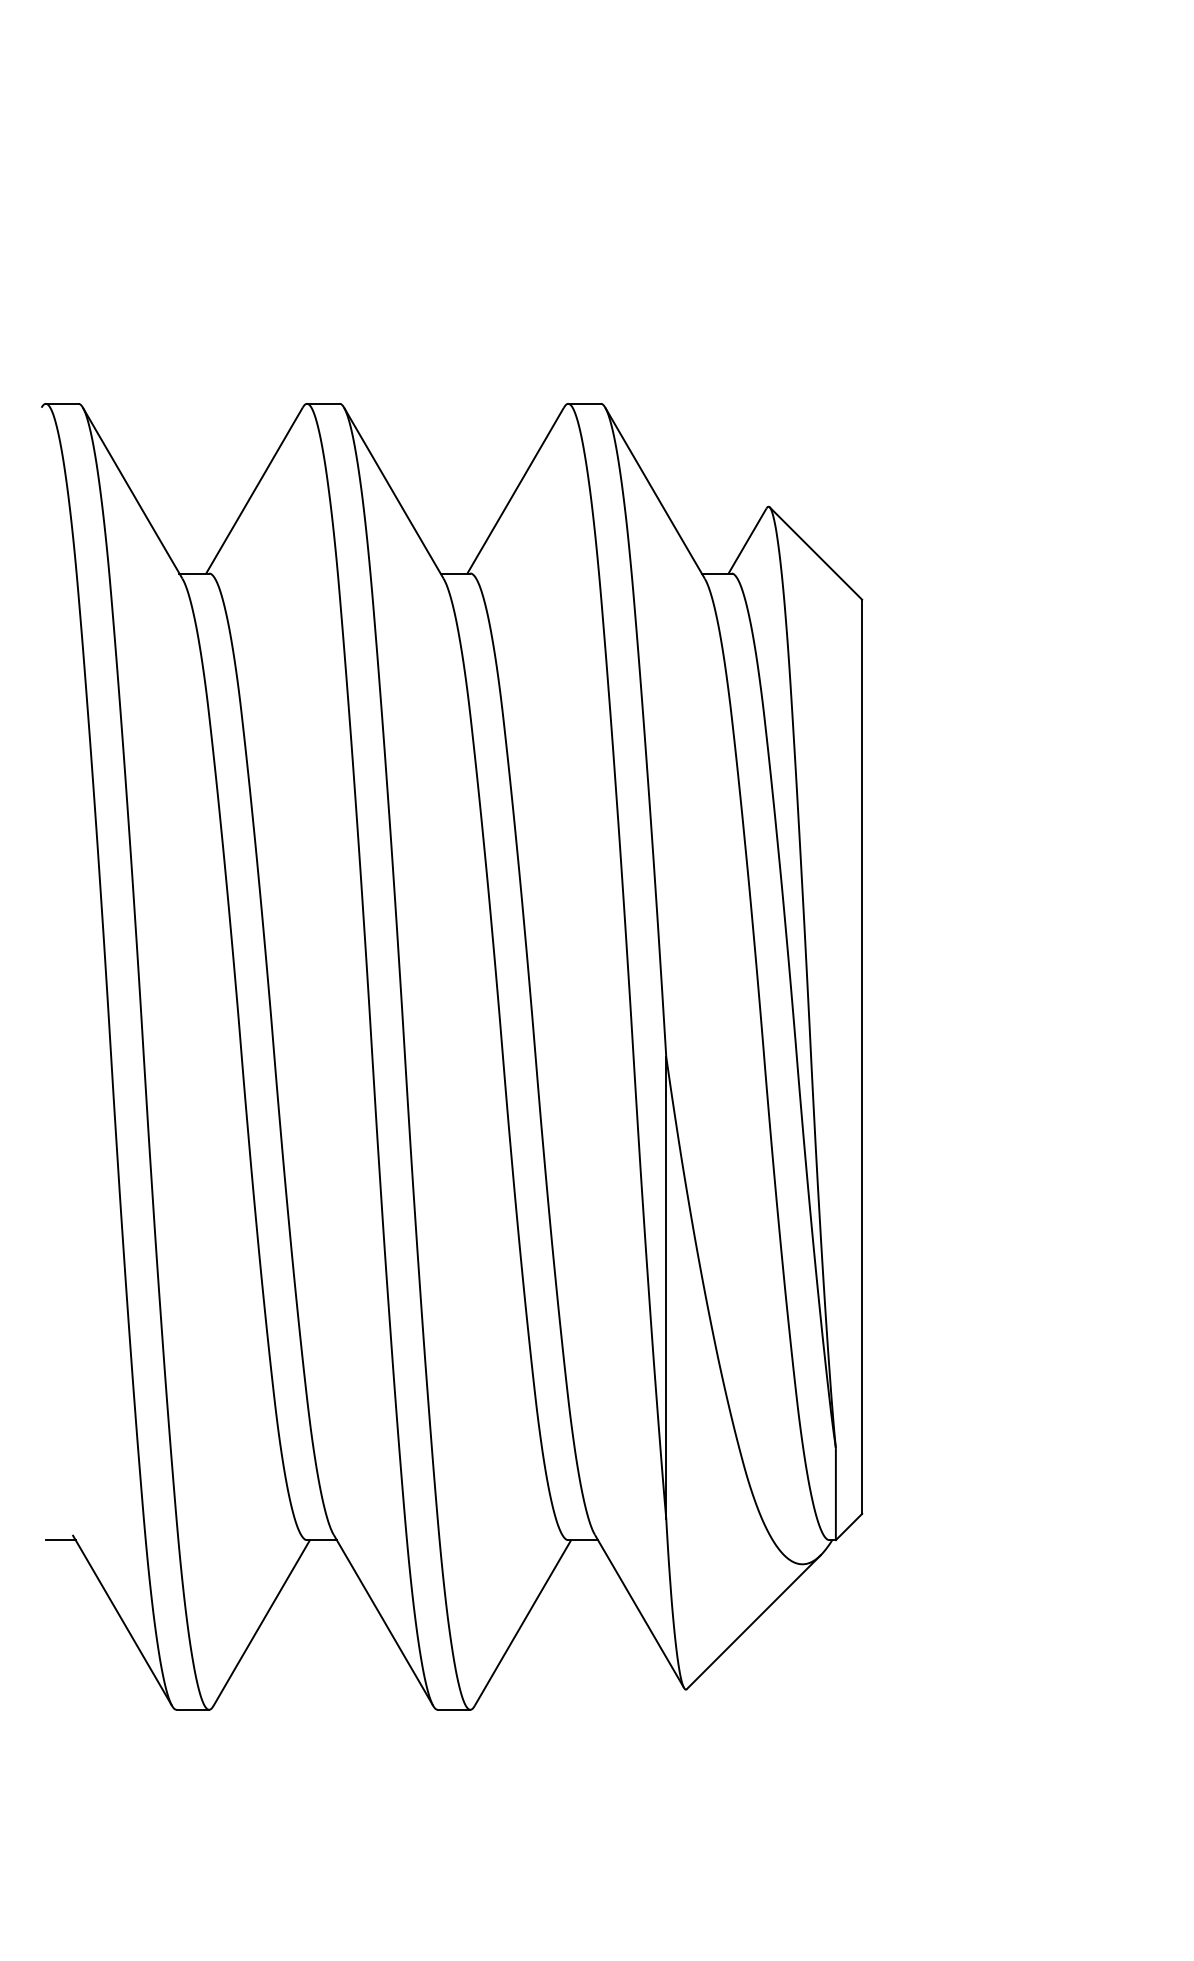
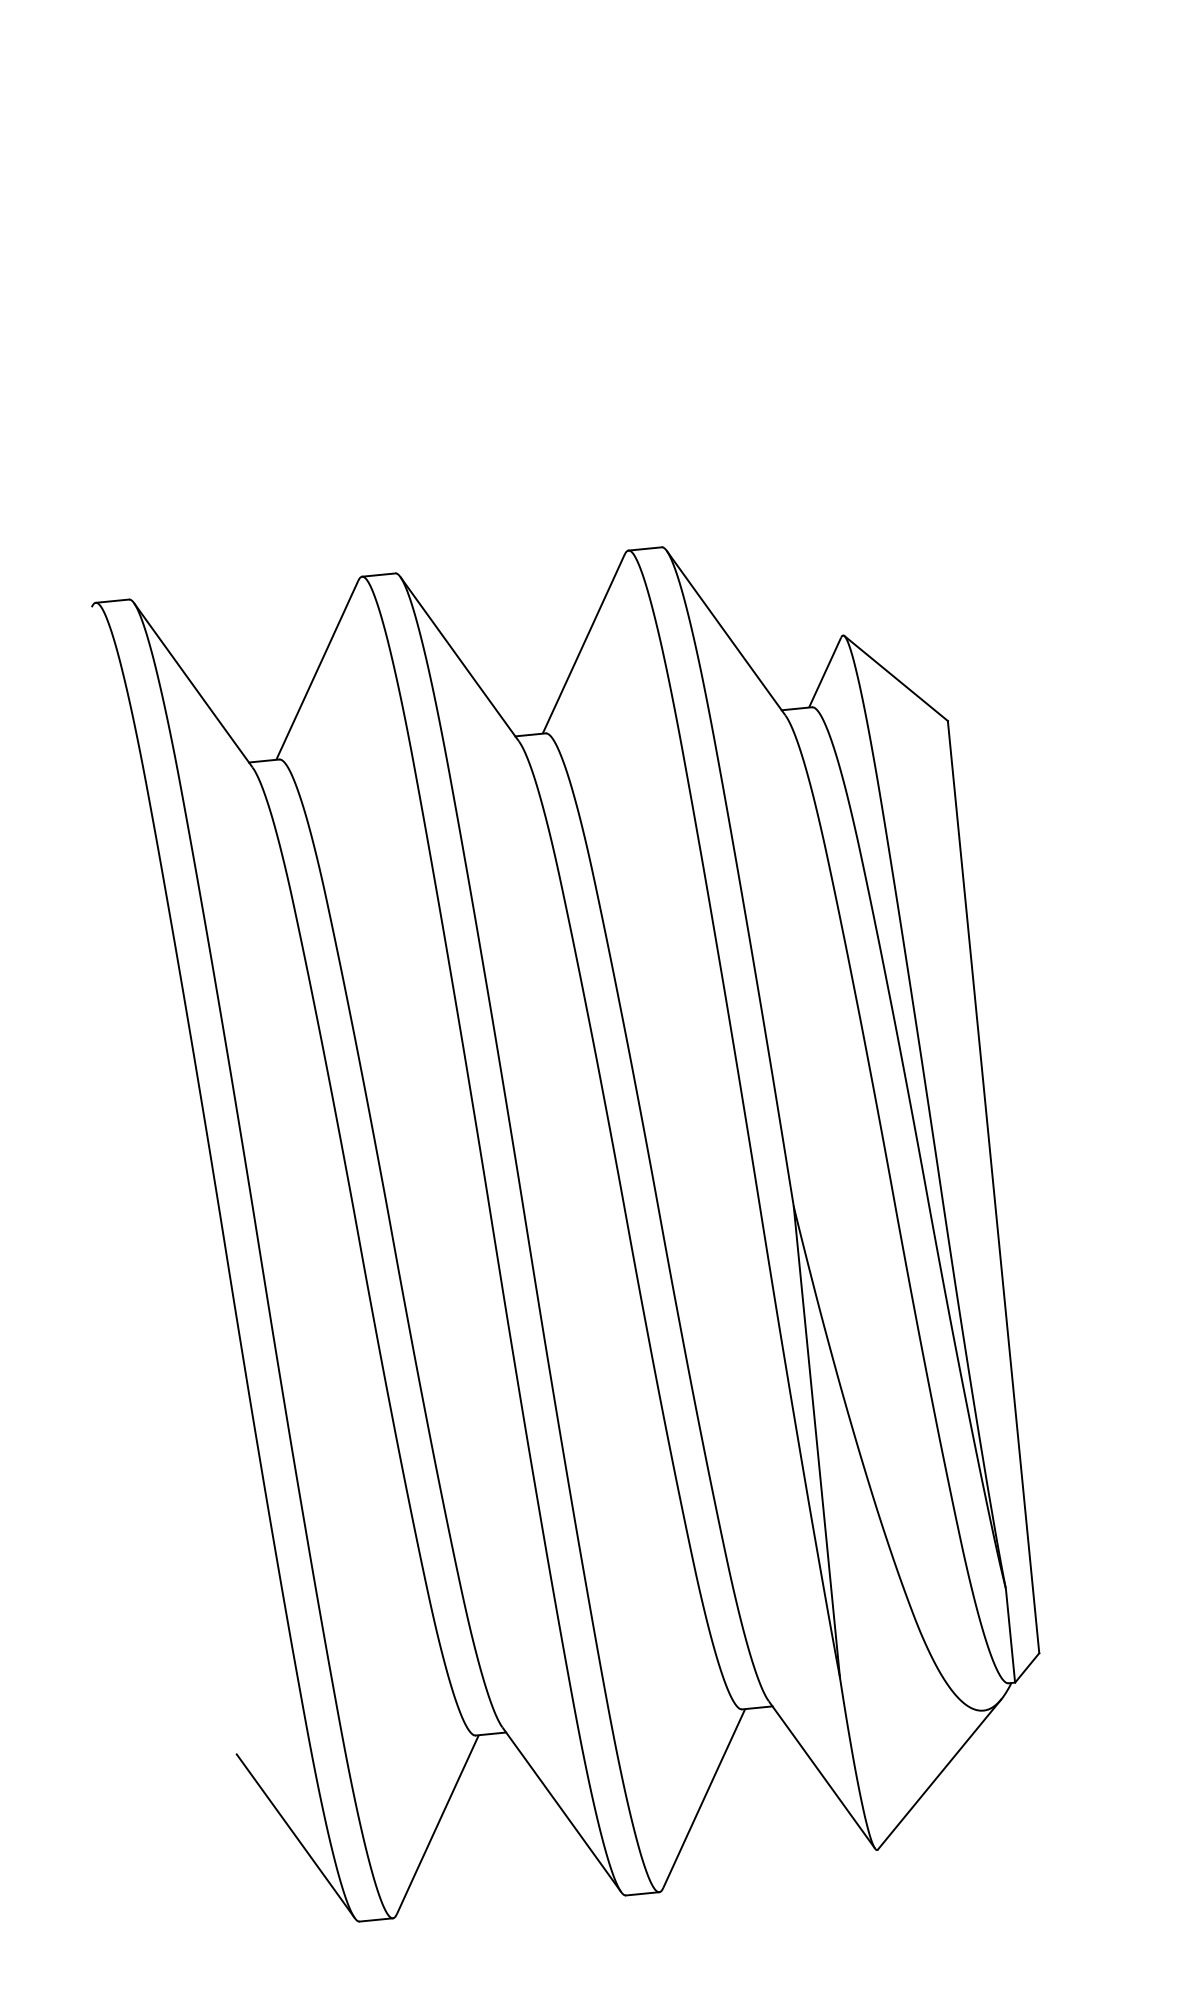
line: (60, 1540) -> (224, 1760), removed

